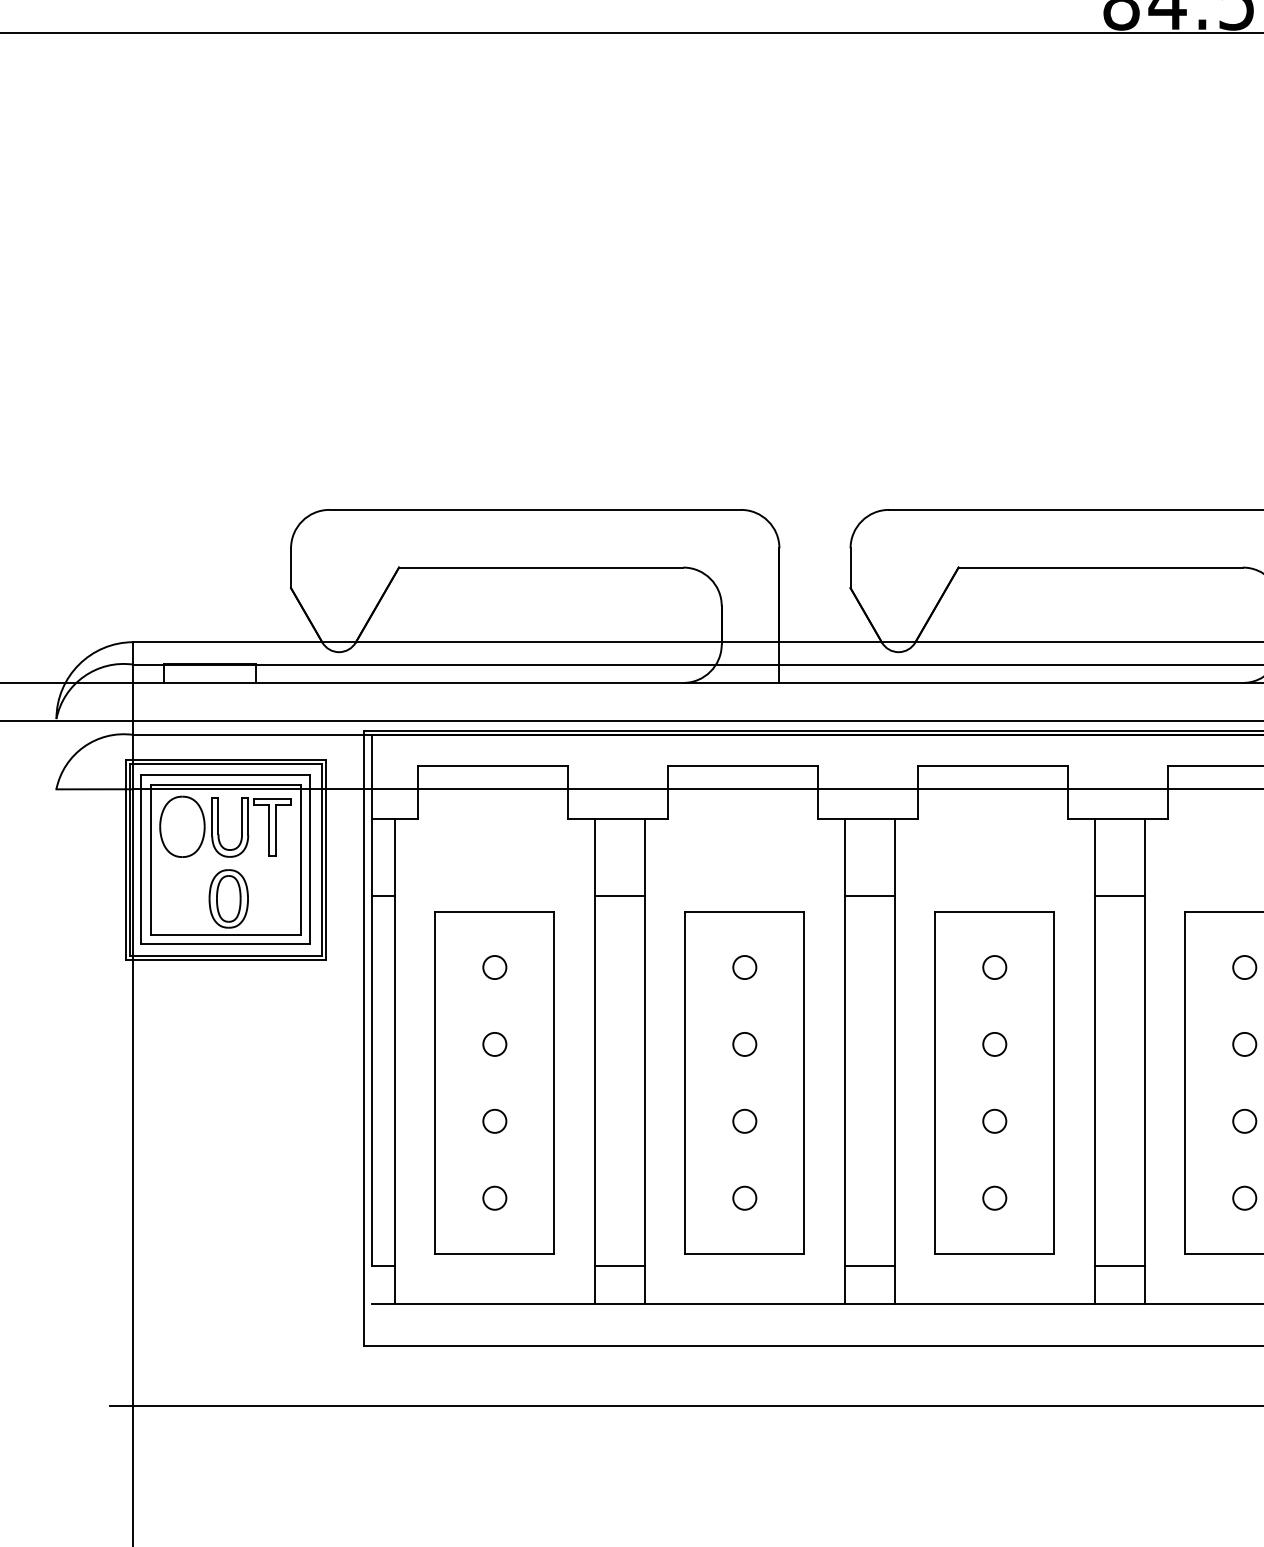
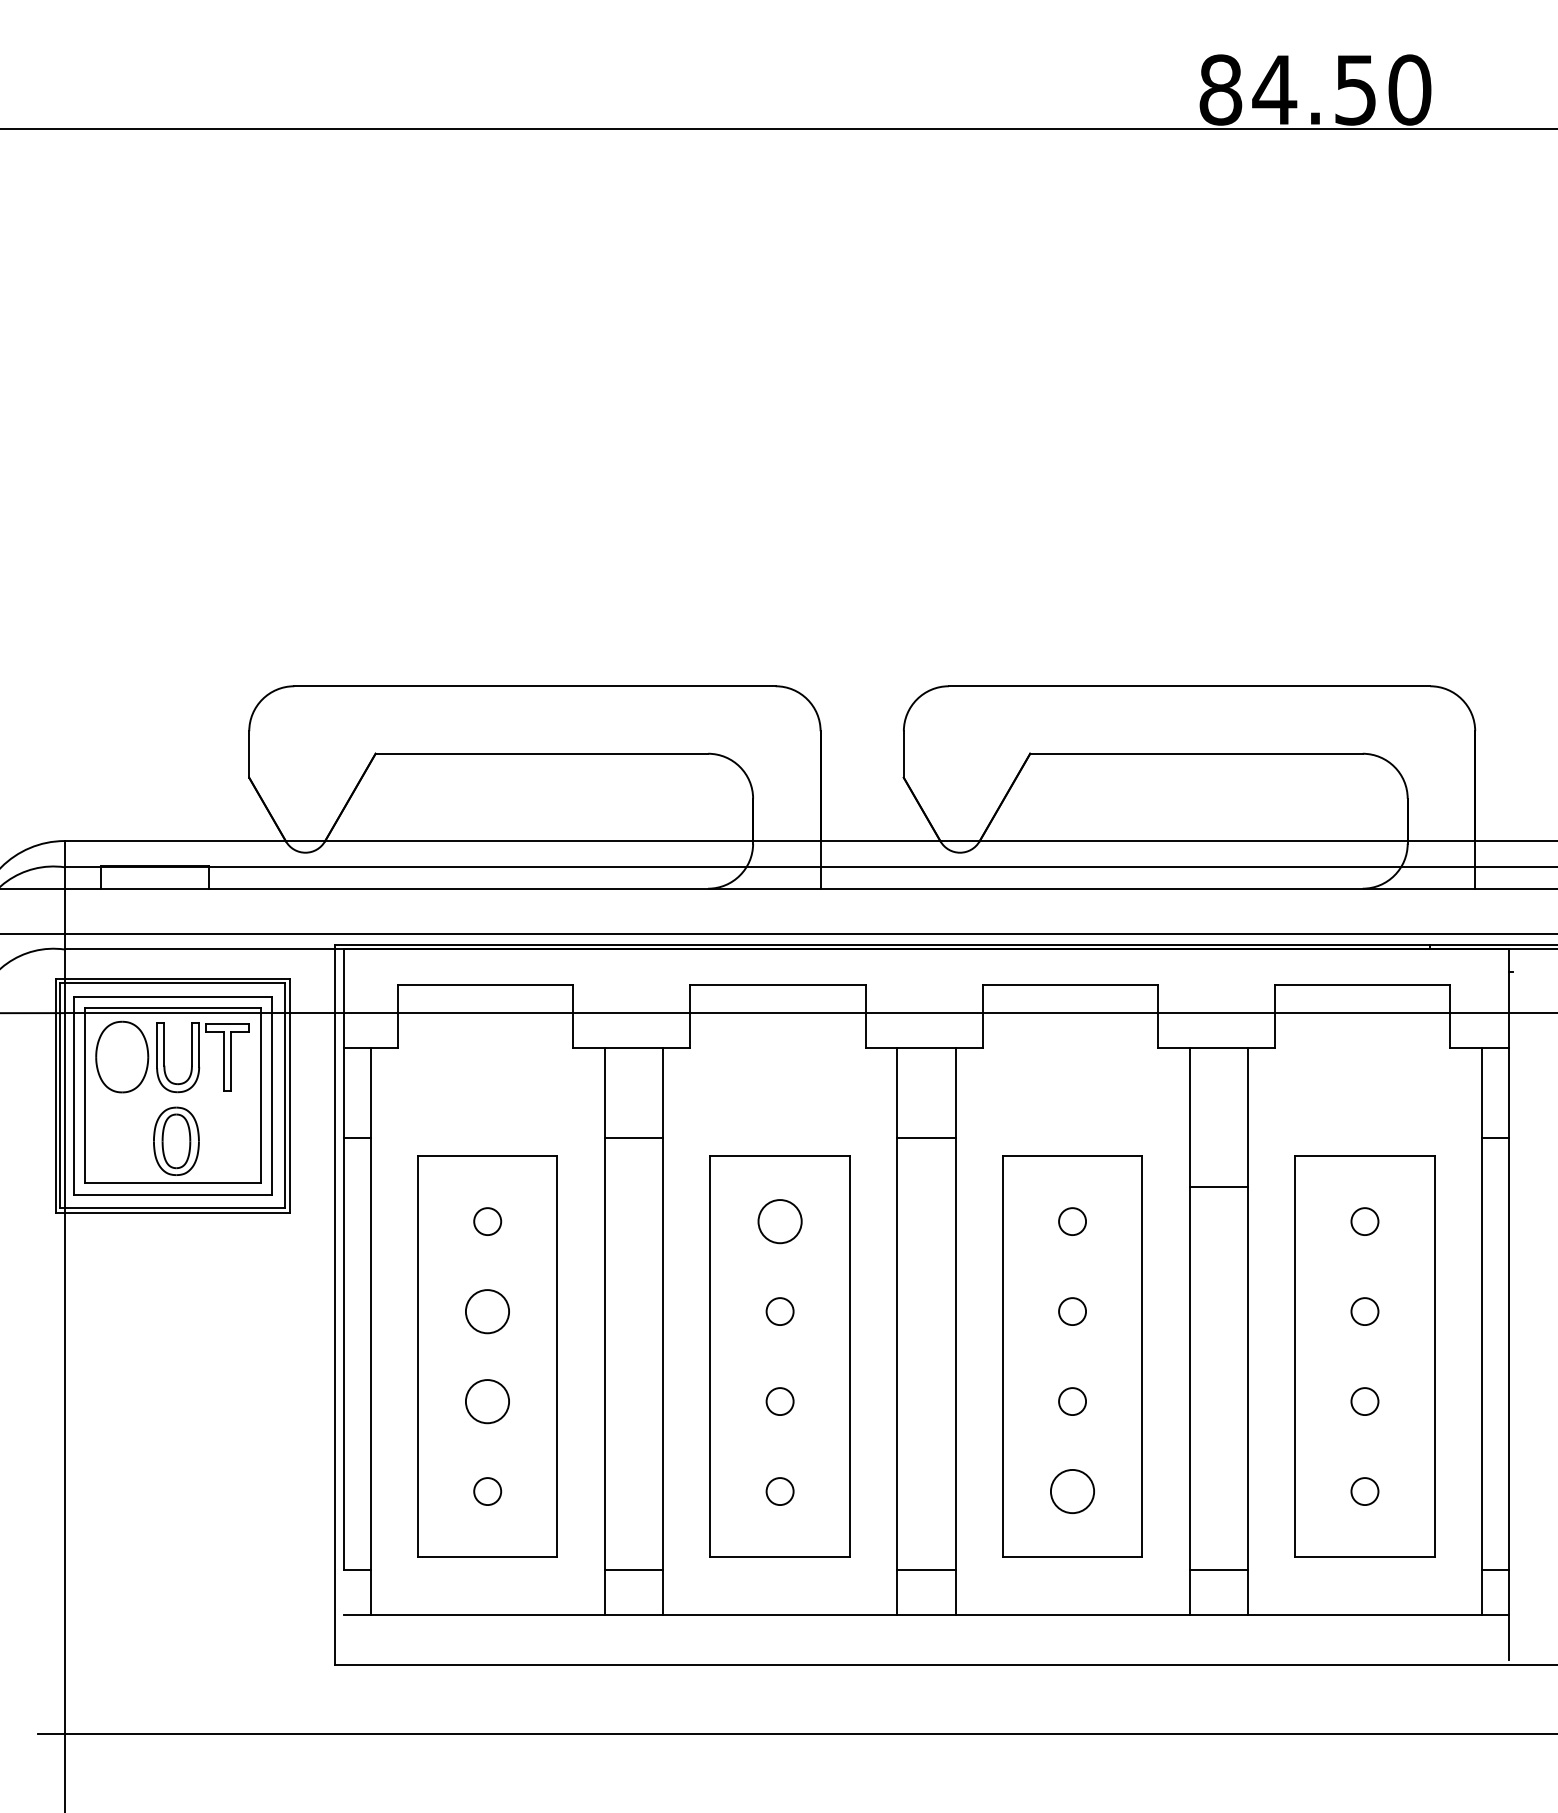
line: (1119, 896) -> (1218, 1187), moved
circle: (744, 967) -> (779, 1221), size x1.6
circle: (494, 1044) -> (487, 1311), size x1.6
circle: (494, 1121) -> (487, 1401), size x1.6
circle: (994, 1198) -> (1072, 1491), size x1.6

